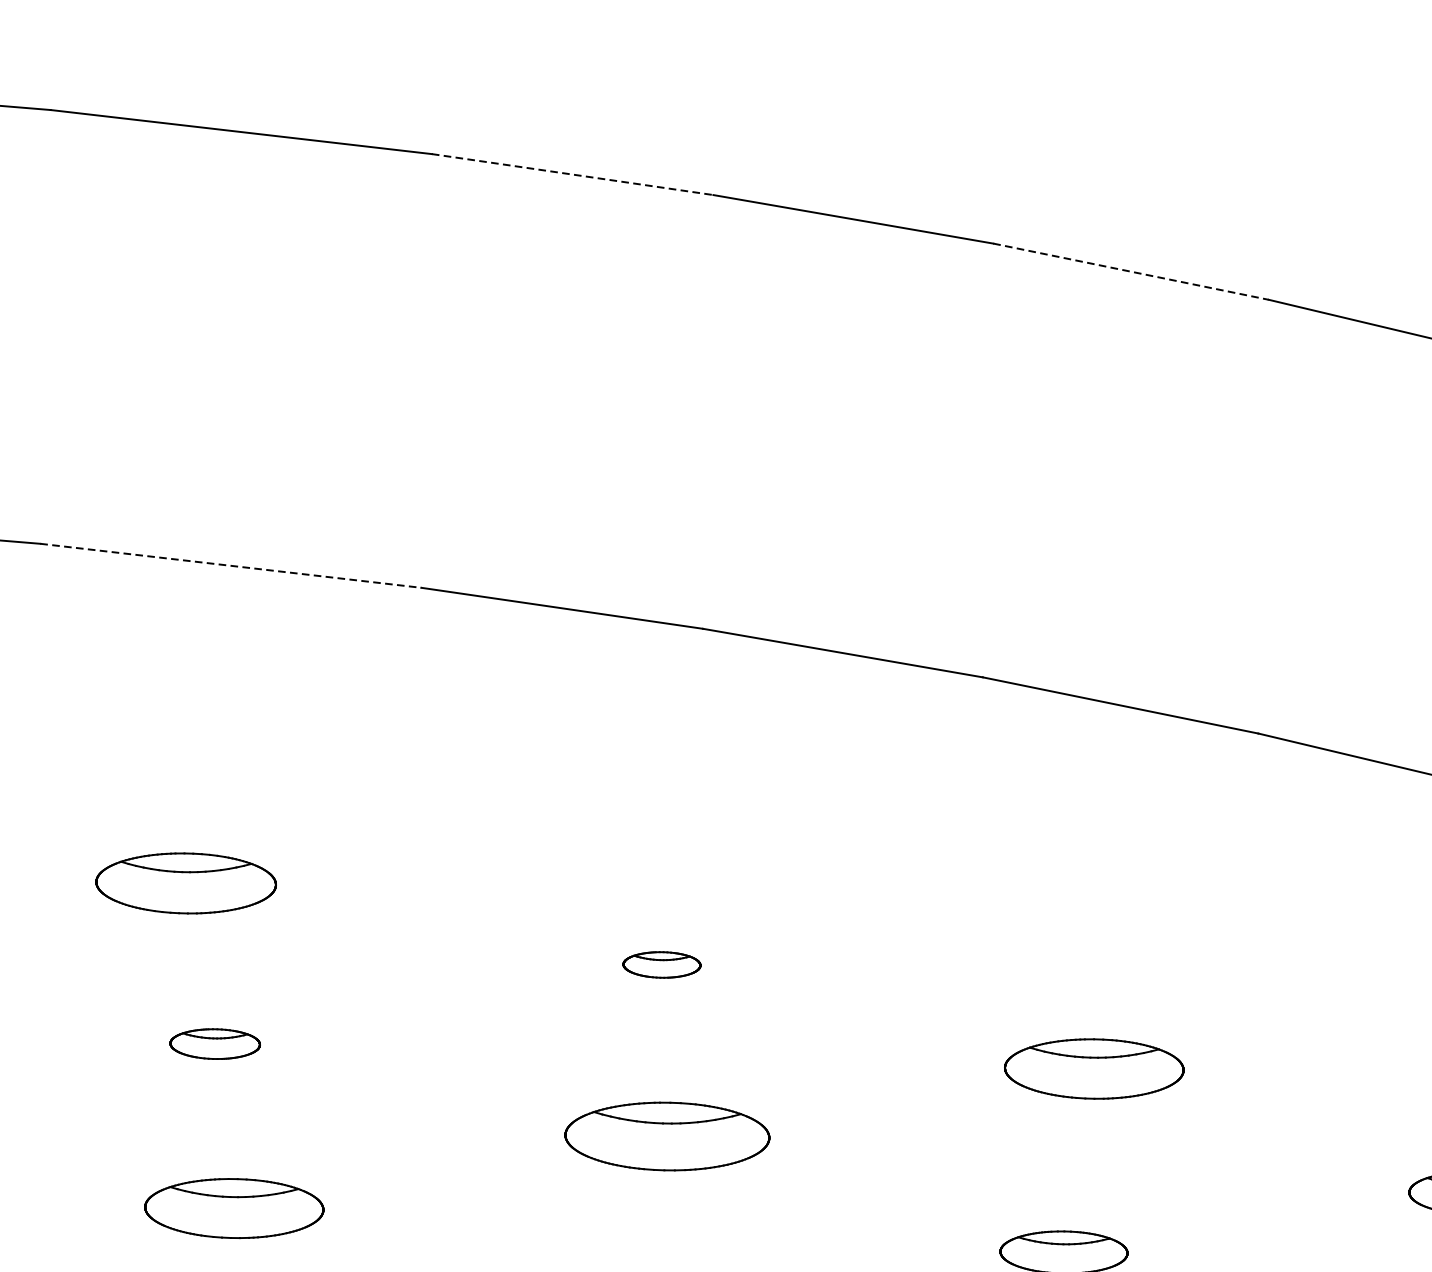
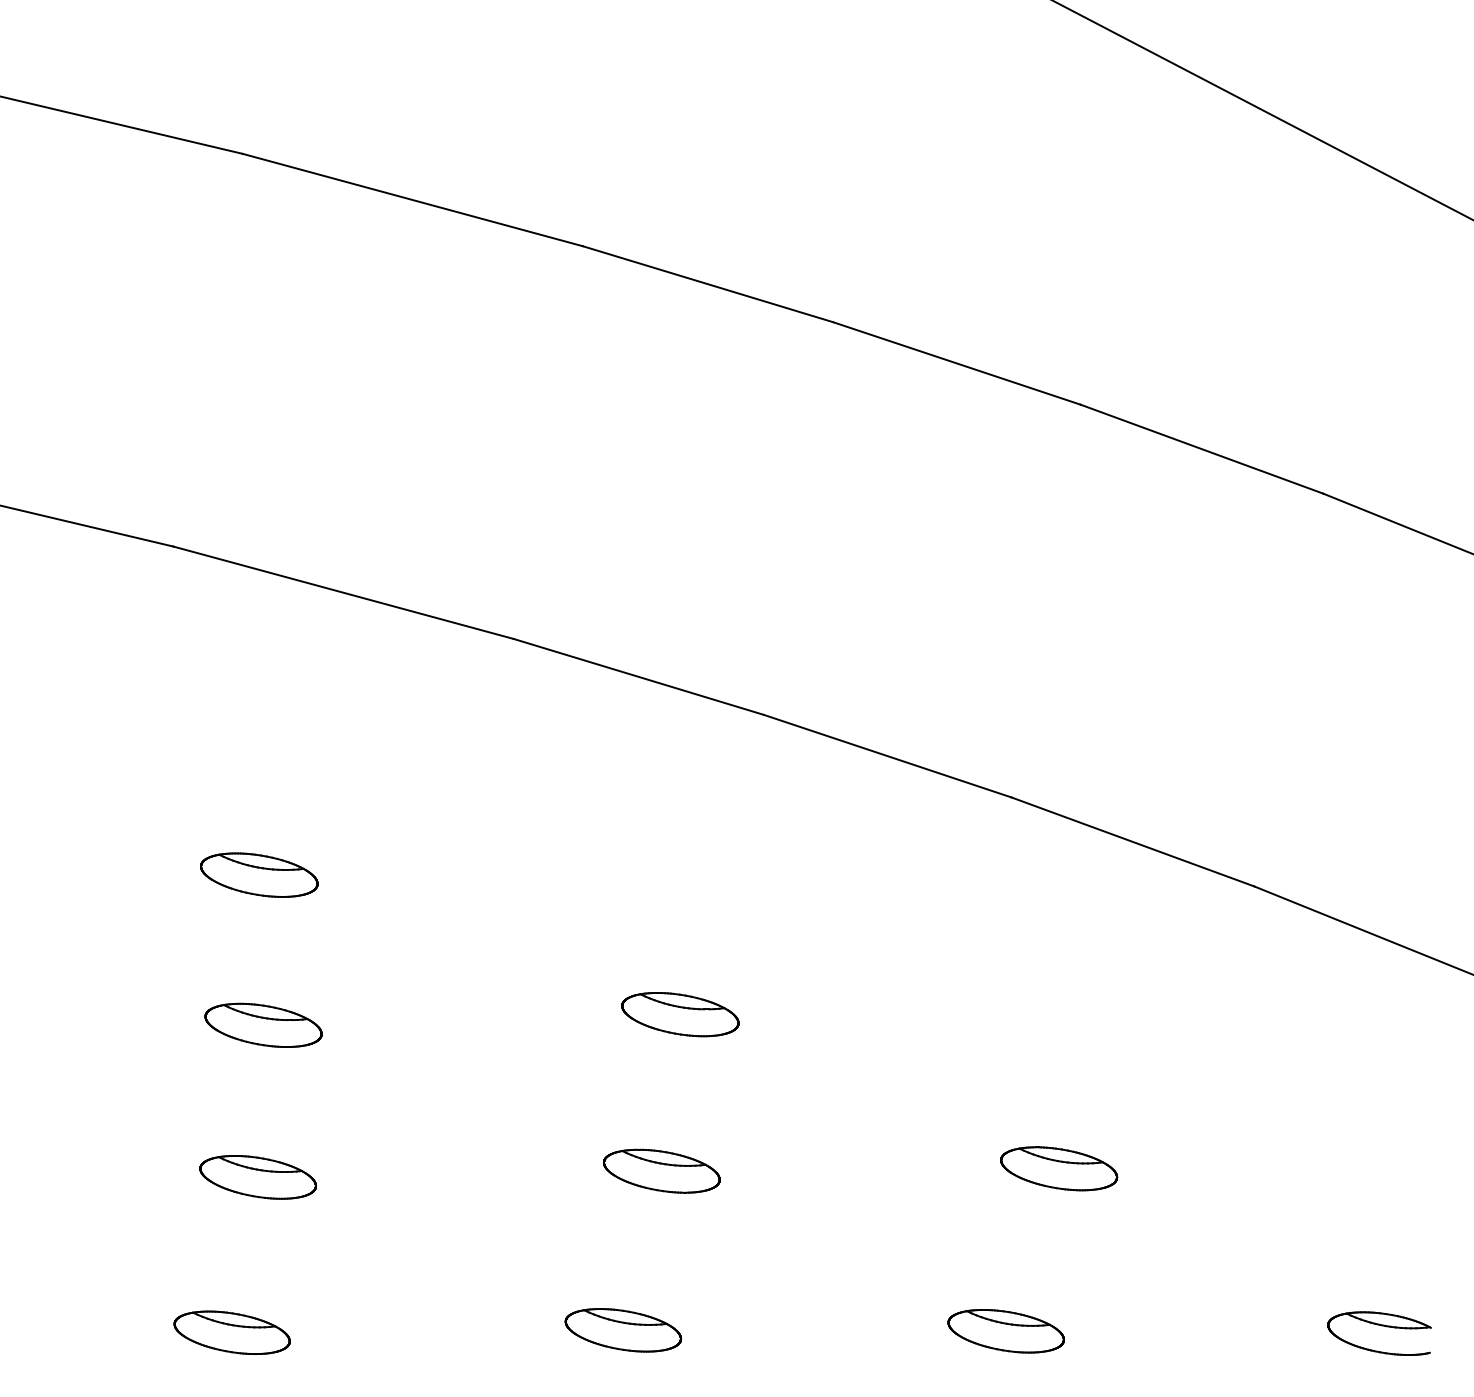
line: (572, 174) -> (707, 284), dashed -> solid
line: (1131, 271) -> (1202, 449), dashed -> solid
line: (230, 565) -> (343, 592), dashed -> solid
part: (186, 882) -> (259, 874), size x0.71
part: (662, 964) -> (680, 1014), size x1.67
part: (215, 1043) -> (263, 1024), size x1.43
part: (1094, 1068) -> (1059, 1168), size x0.71
part: (666, 1135) -> (661, 1170), size x0.62
part: (233, 1208) -> (257, 1177), size x0.71

